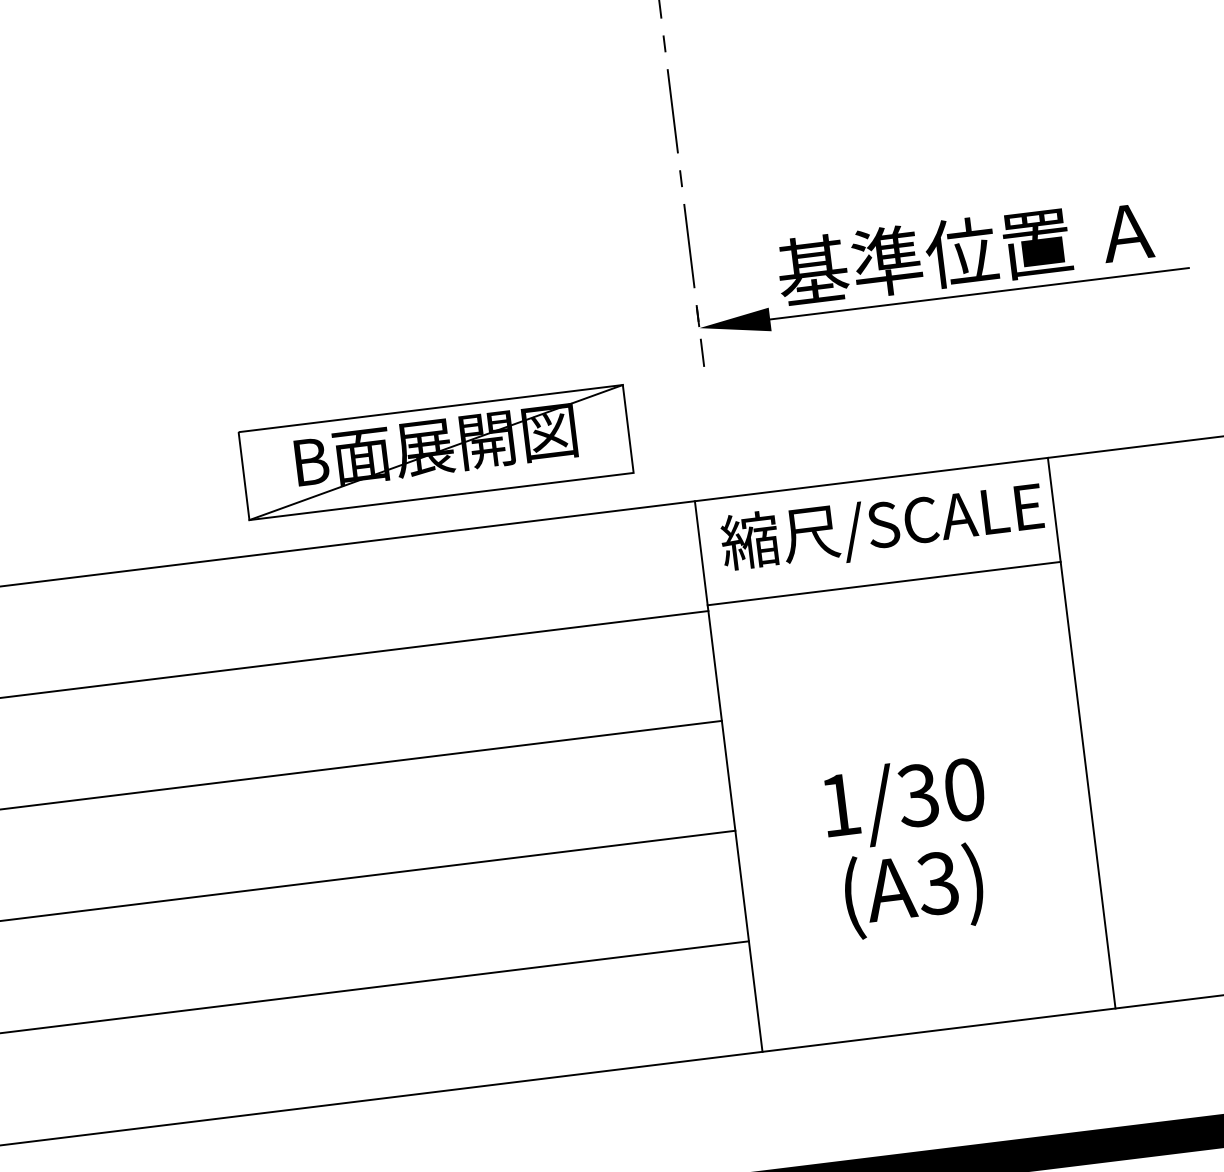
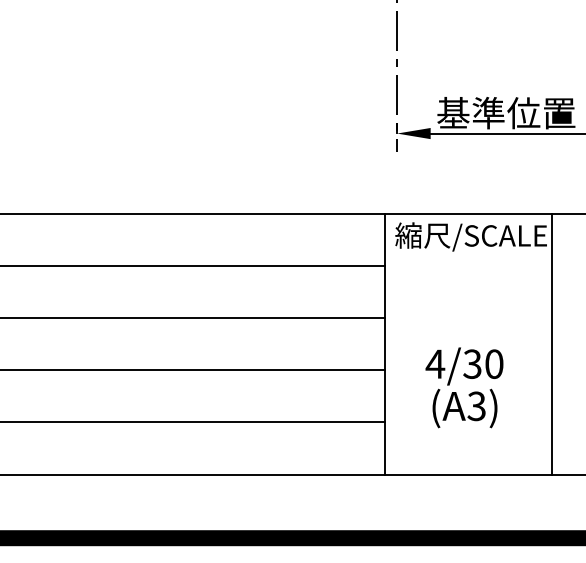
part: (436, 452) -> (267, 176), removed
line: (883, 583) -> (468, 263), removed
text: (840, 803) -> (435, 363), 1/30 -> 4/30

